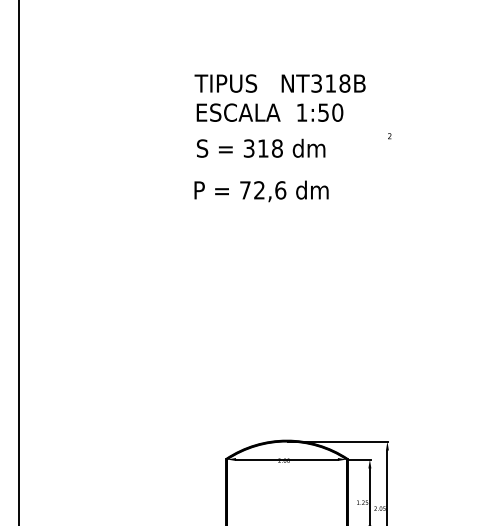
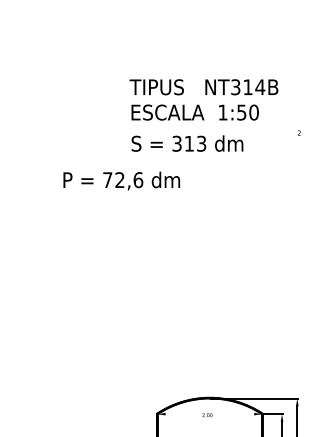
text: (344, 83) -> (259, 87), NT318B -> NT314B
text: (277, 148) -> (201, 143), 318 -> 313
text: (261, 191) -> (121, 181), moved
line: (286, 459) -> (209, 414), removed

